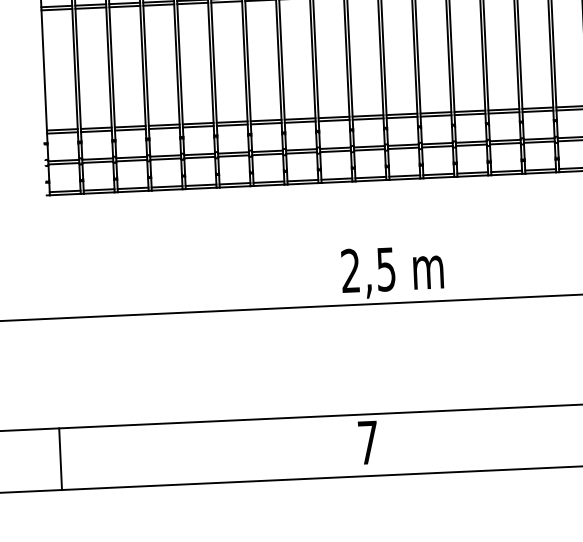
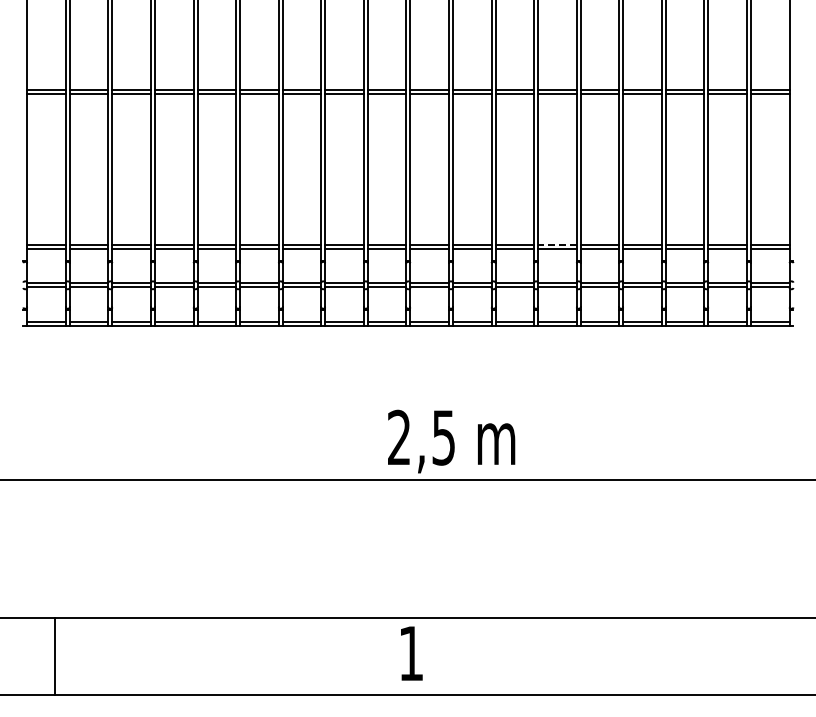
line: (469, 111) -> (556, 244), solid -> dashed
text: (367, 442) -> (410, 653), 7 -> 1
line: (60, 459) -> (54, 656), moved

